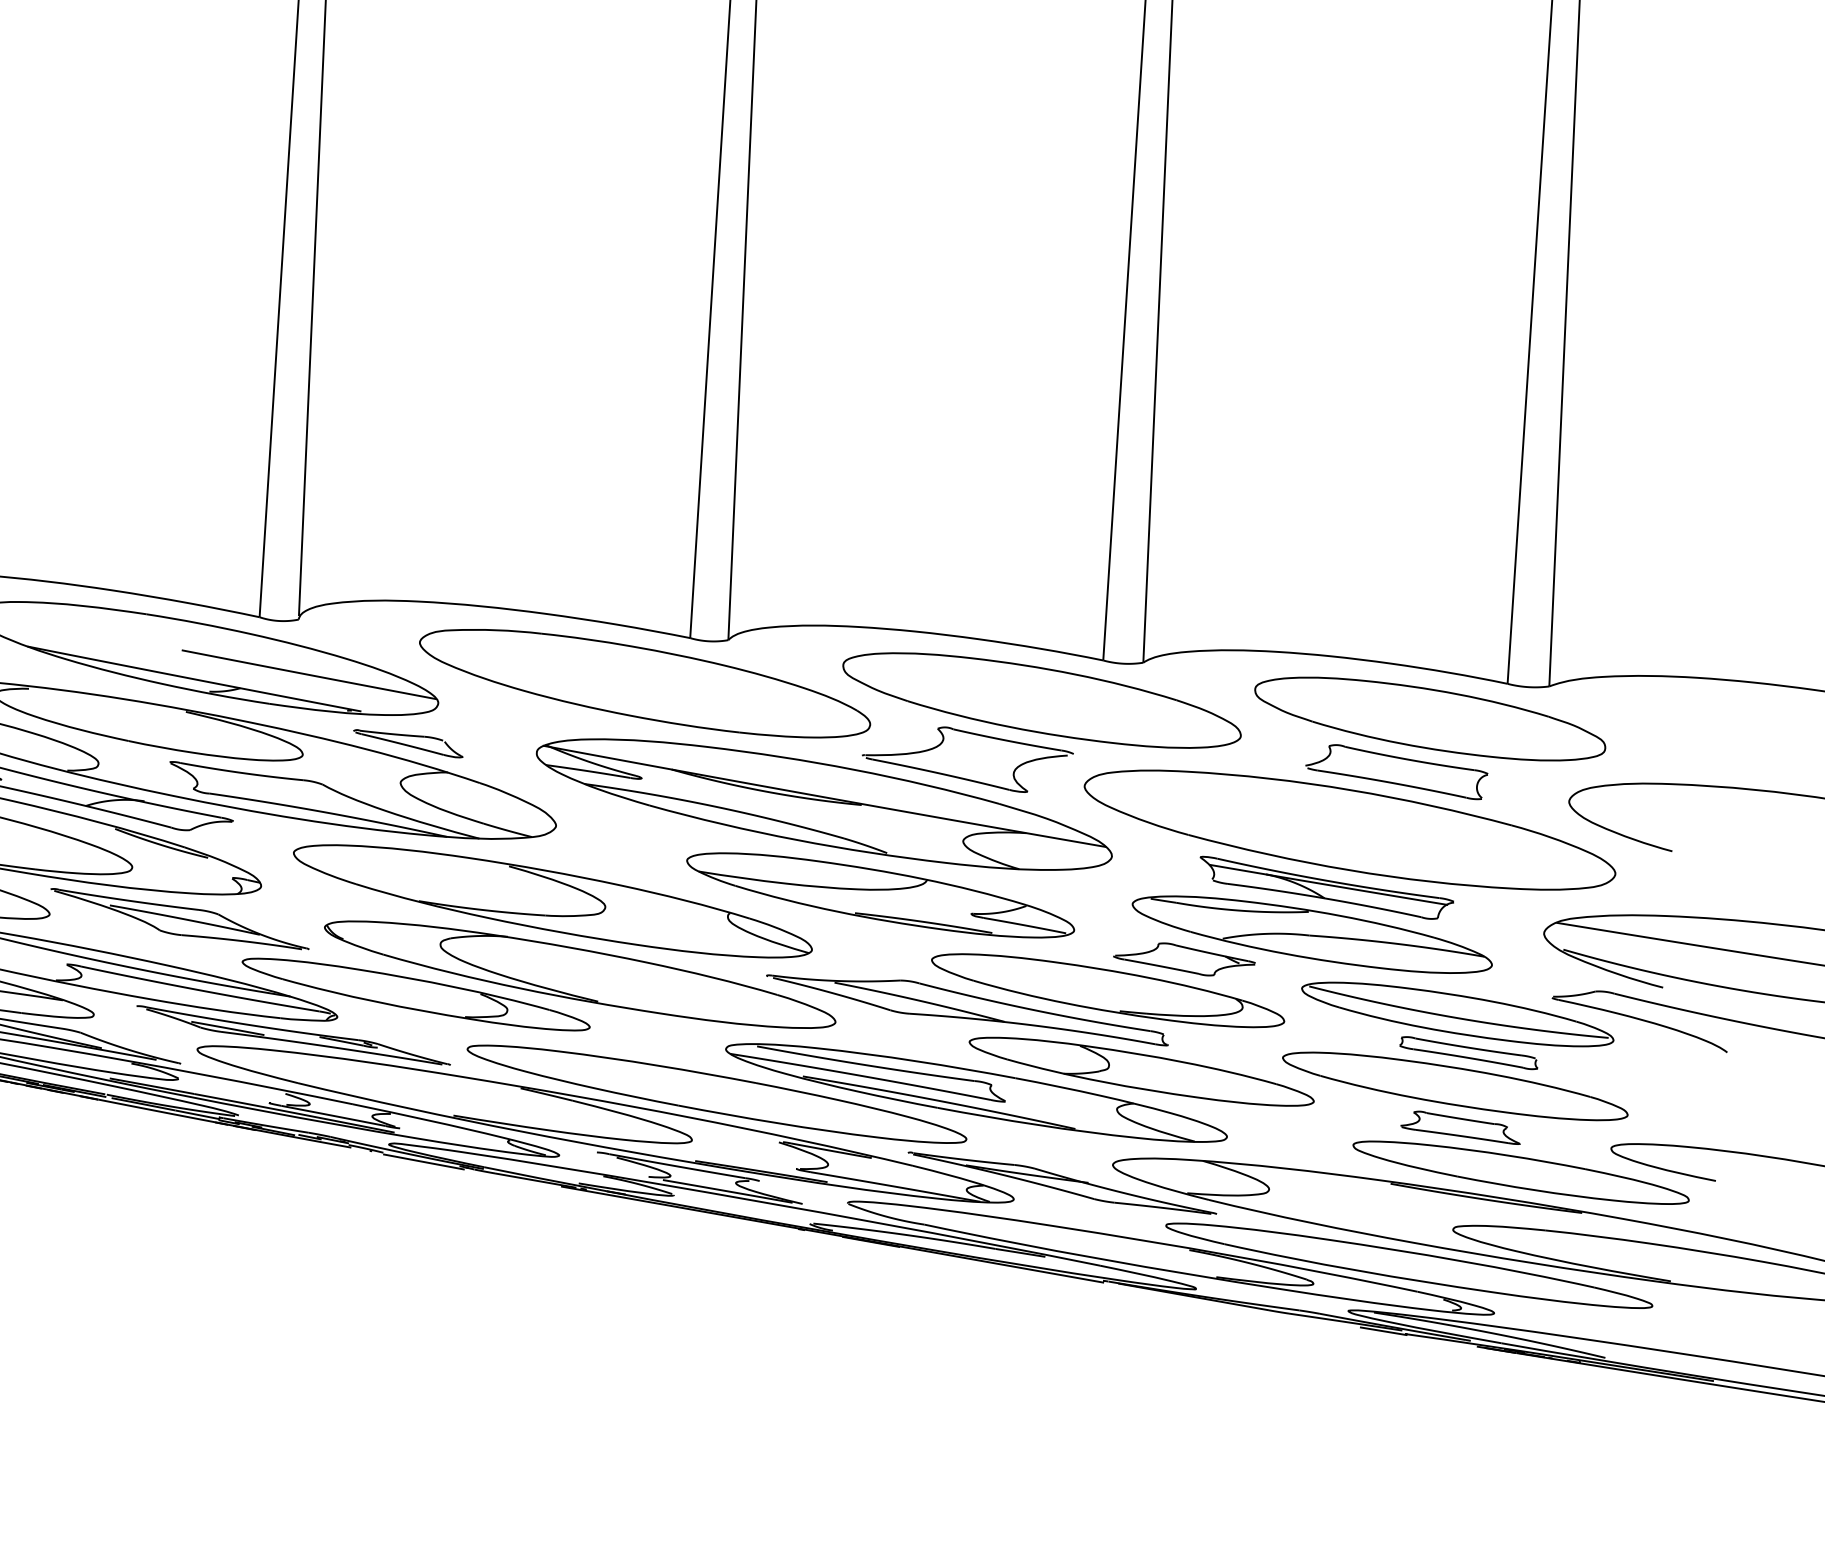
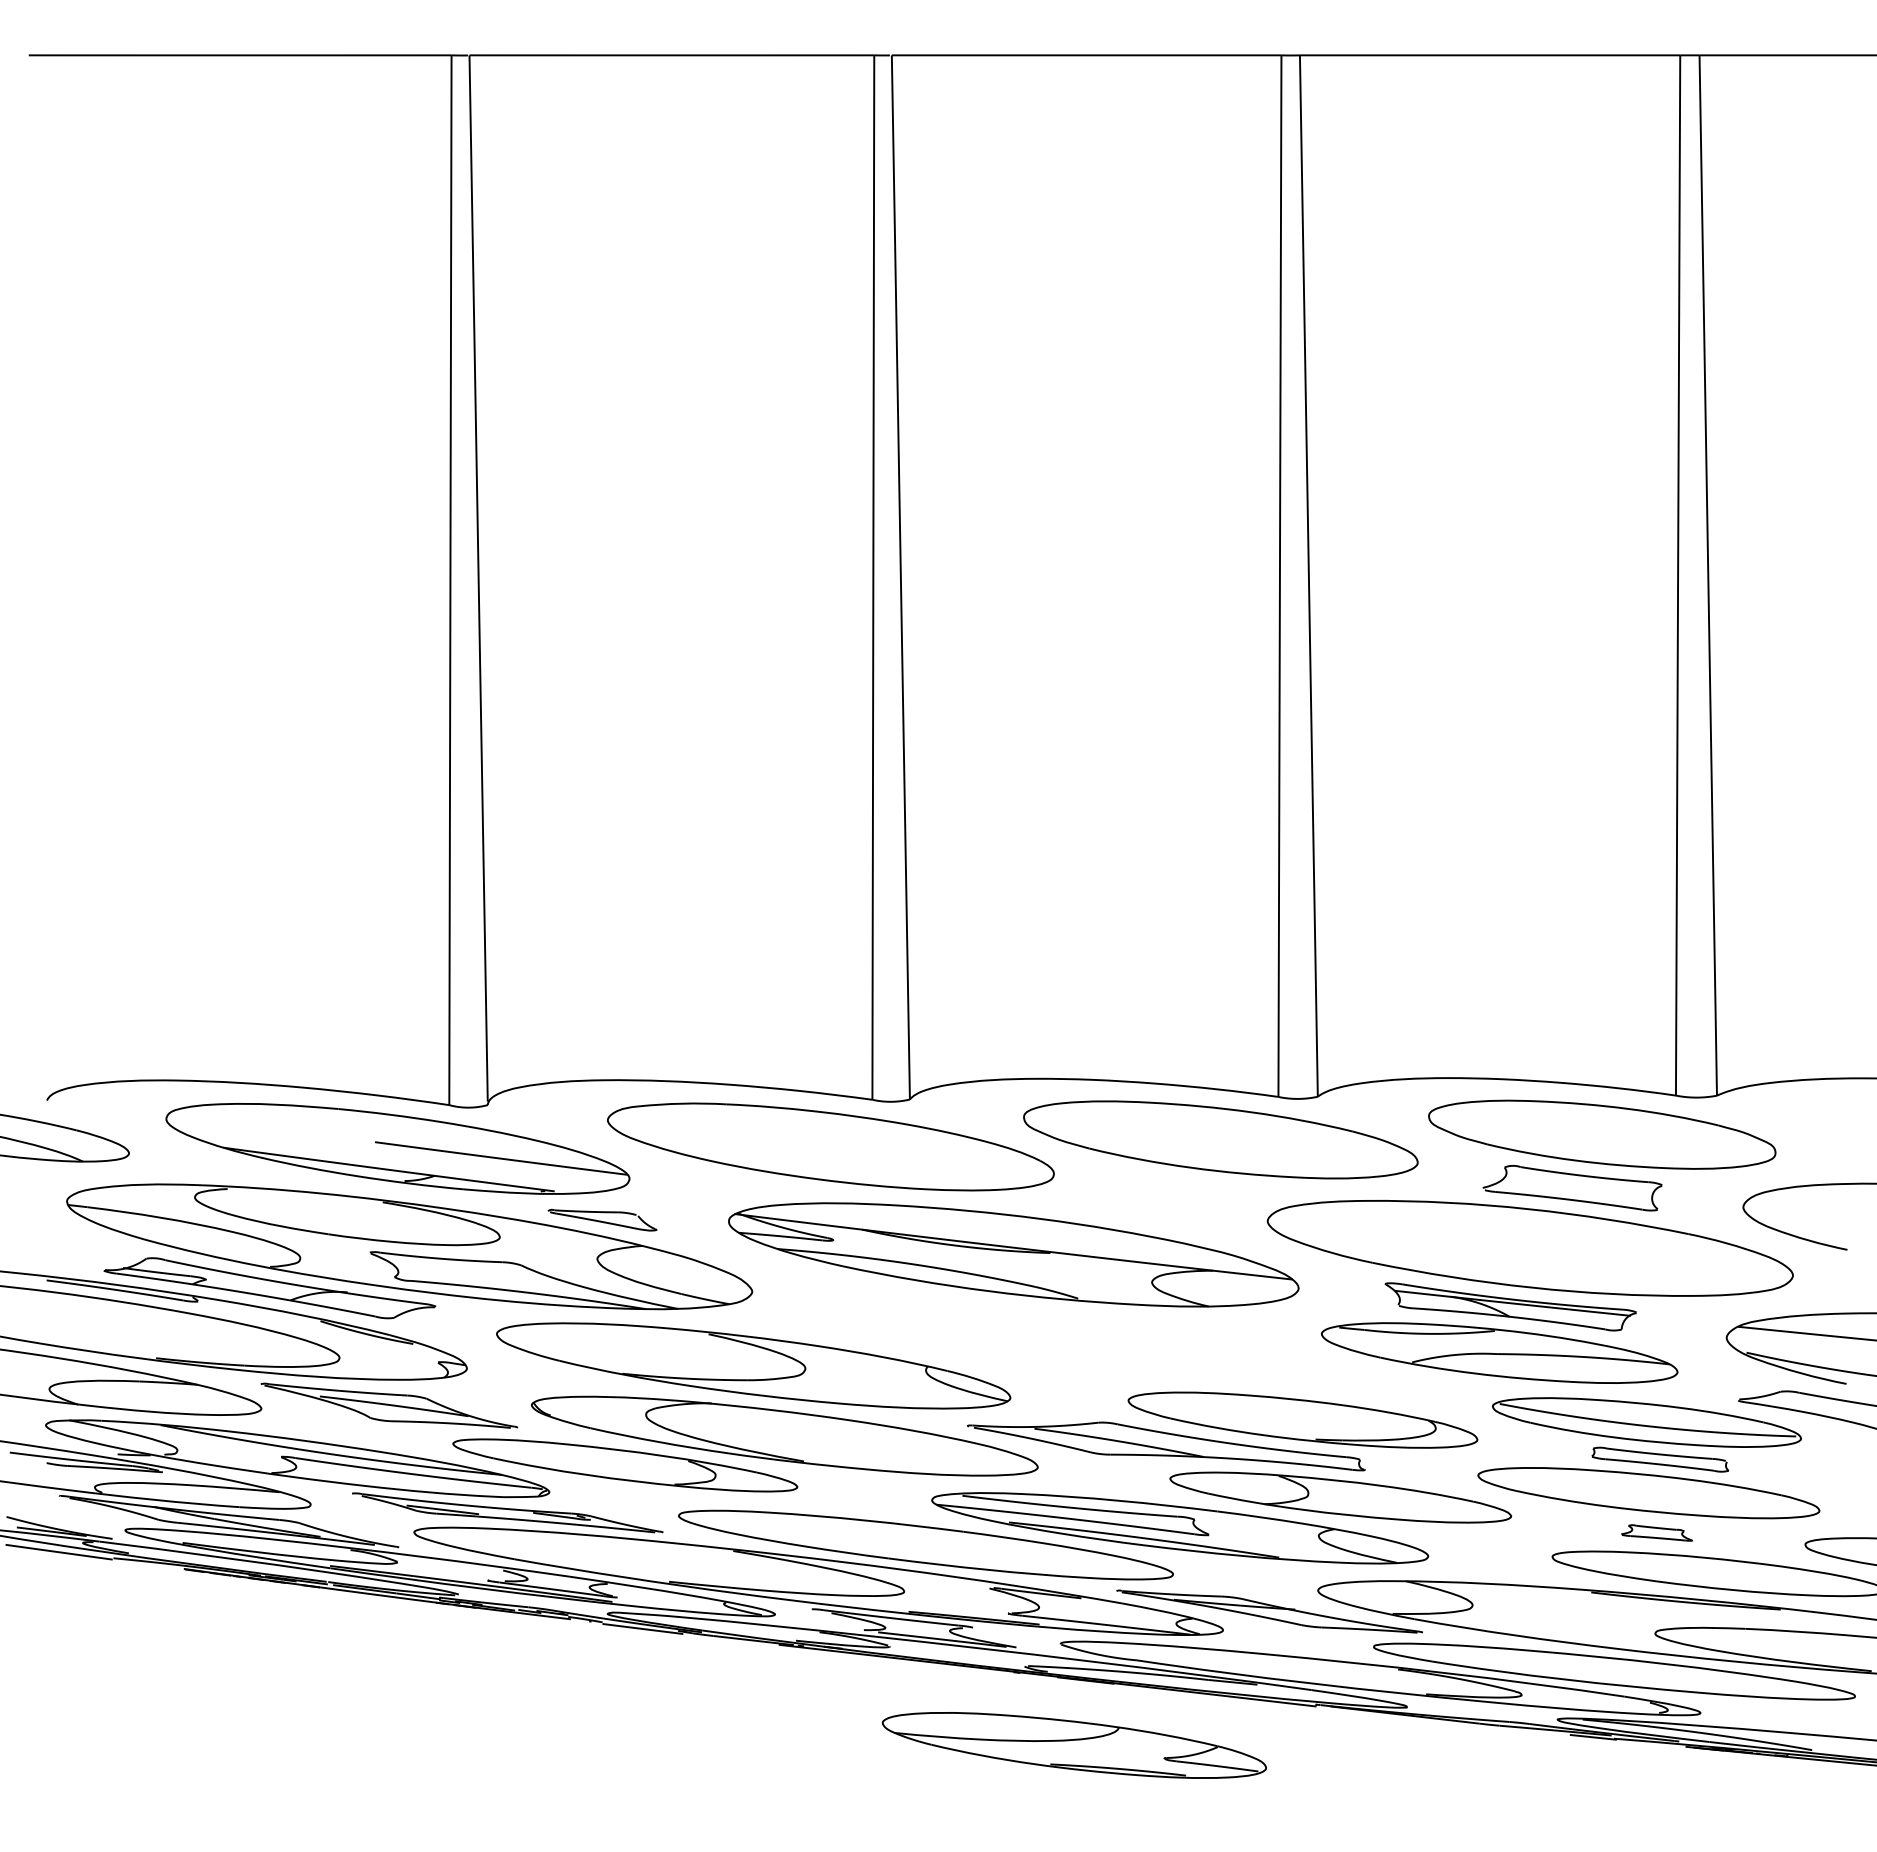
part: (960, 776) -> (1145, 1219), removed
part: (879, 895) -> (1073, 1745), moved
part: (1184, 958) -> (1375, 1384), removed
part: (1460, 1126) -> (1656, 1532), size x0.6

